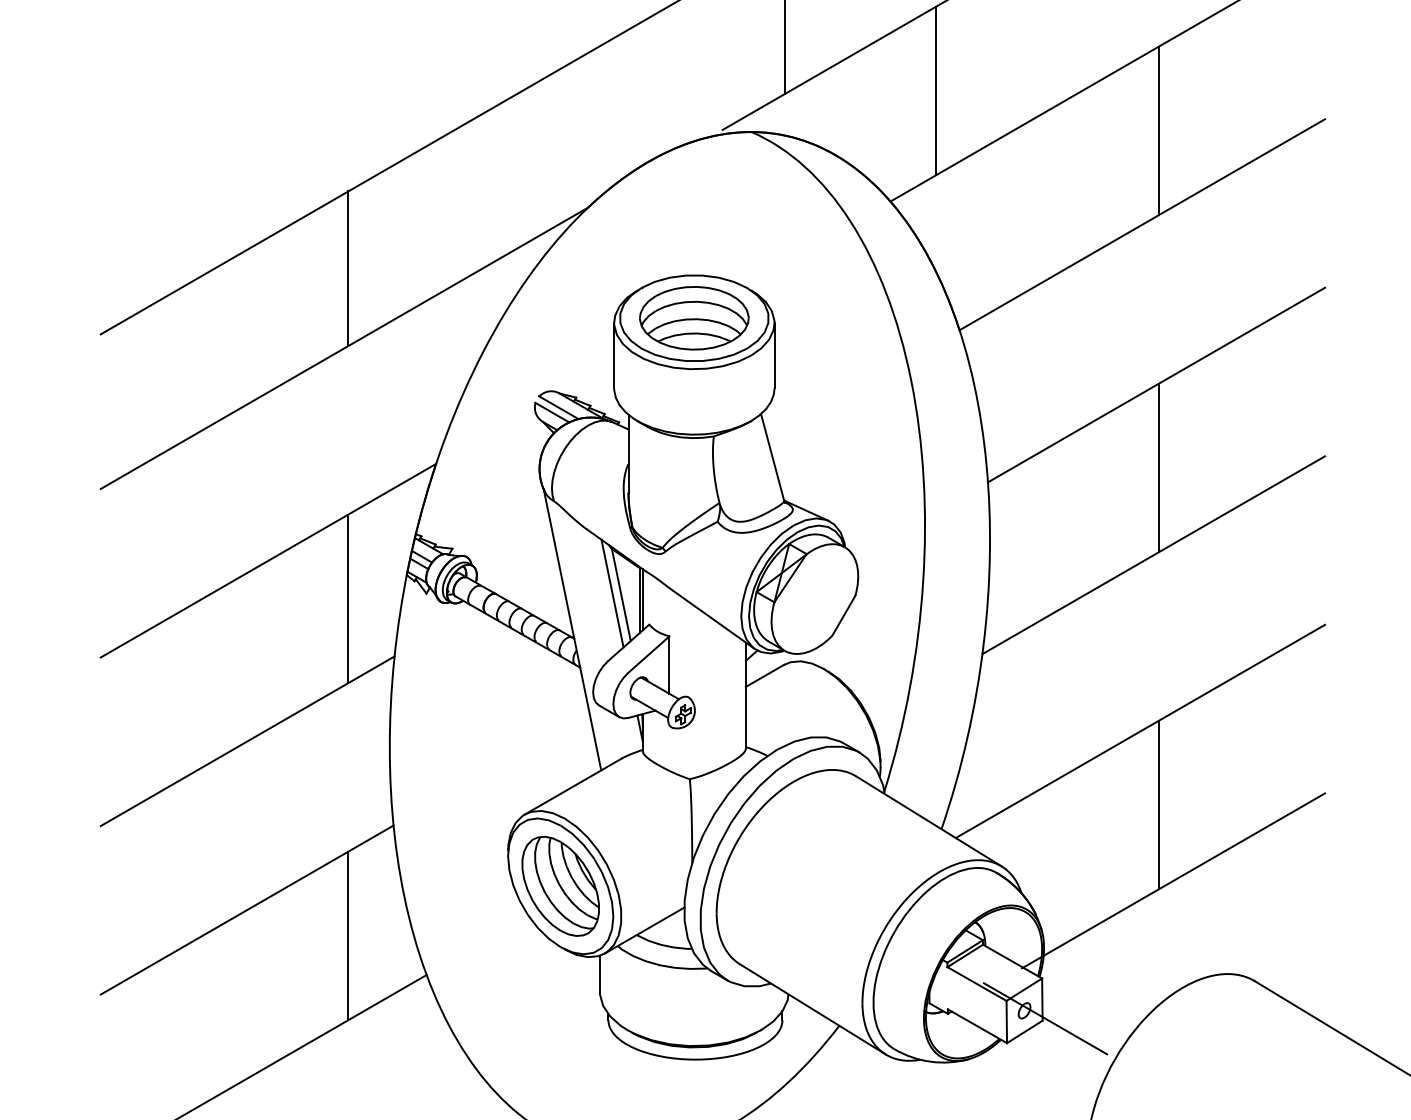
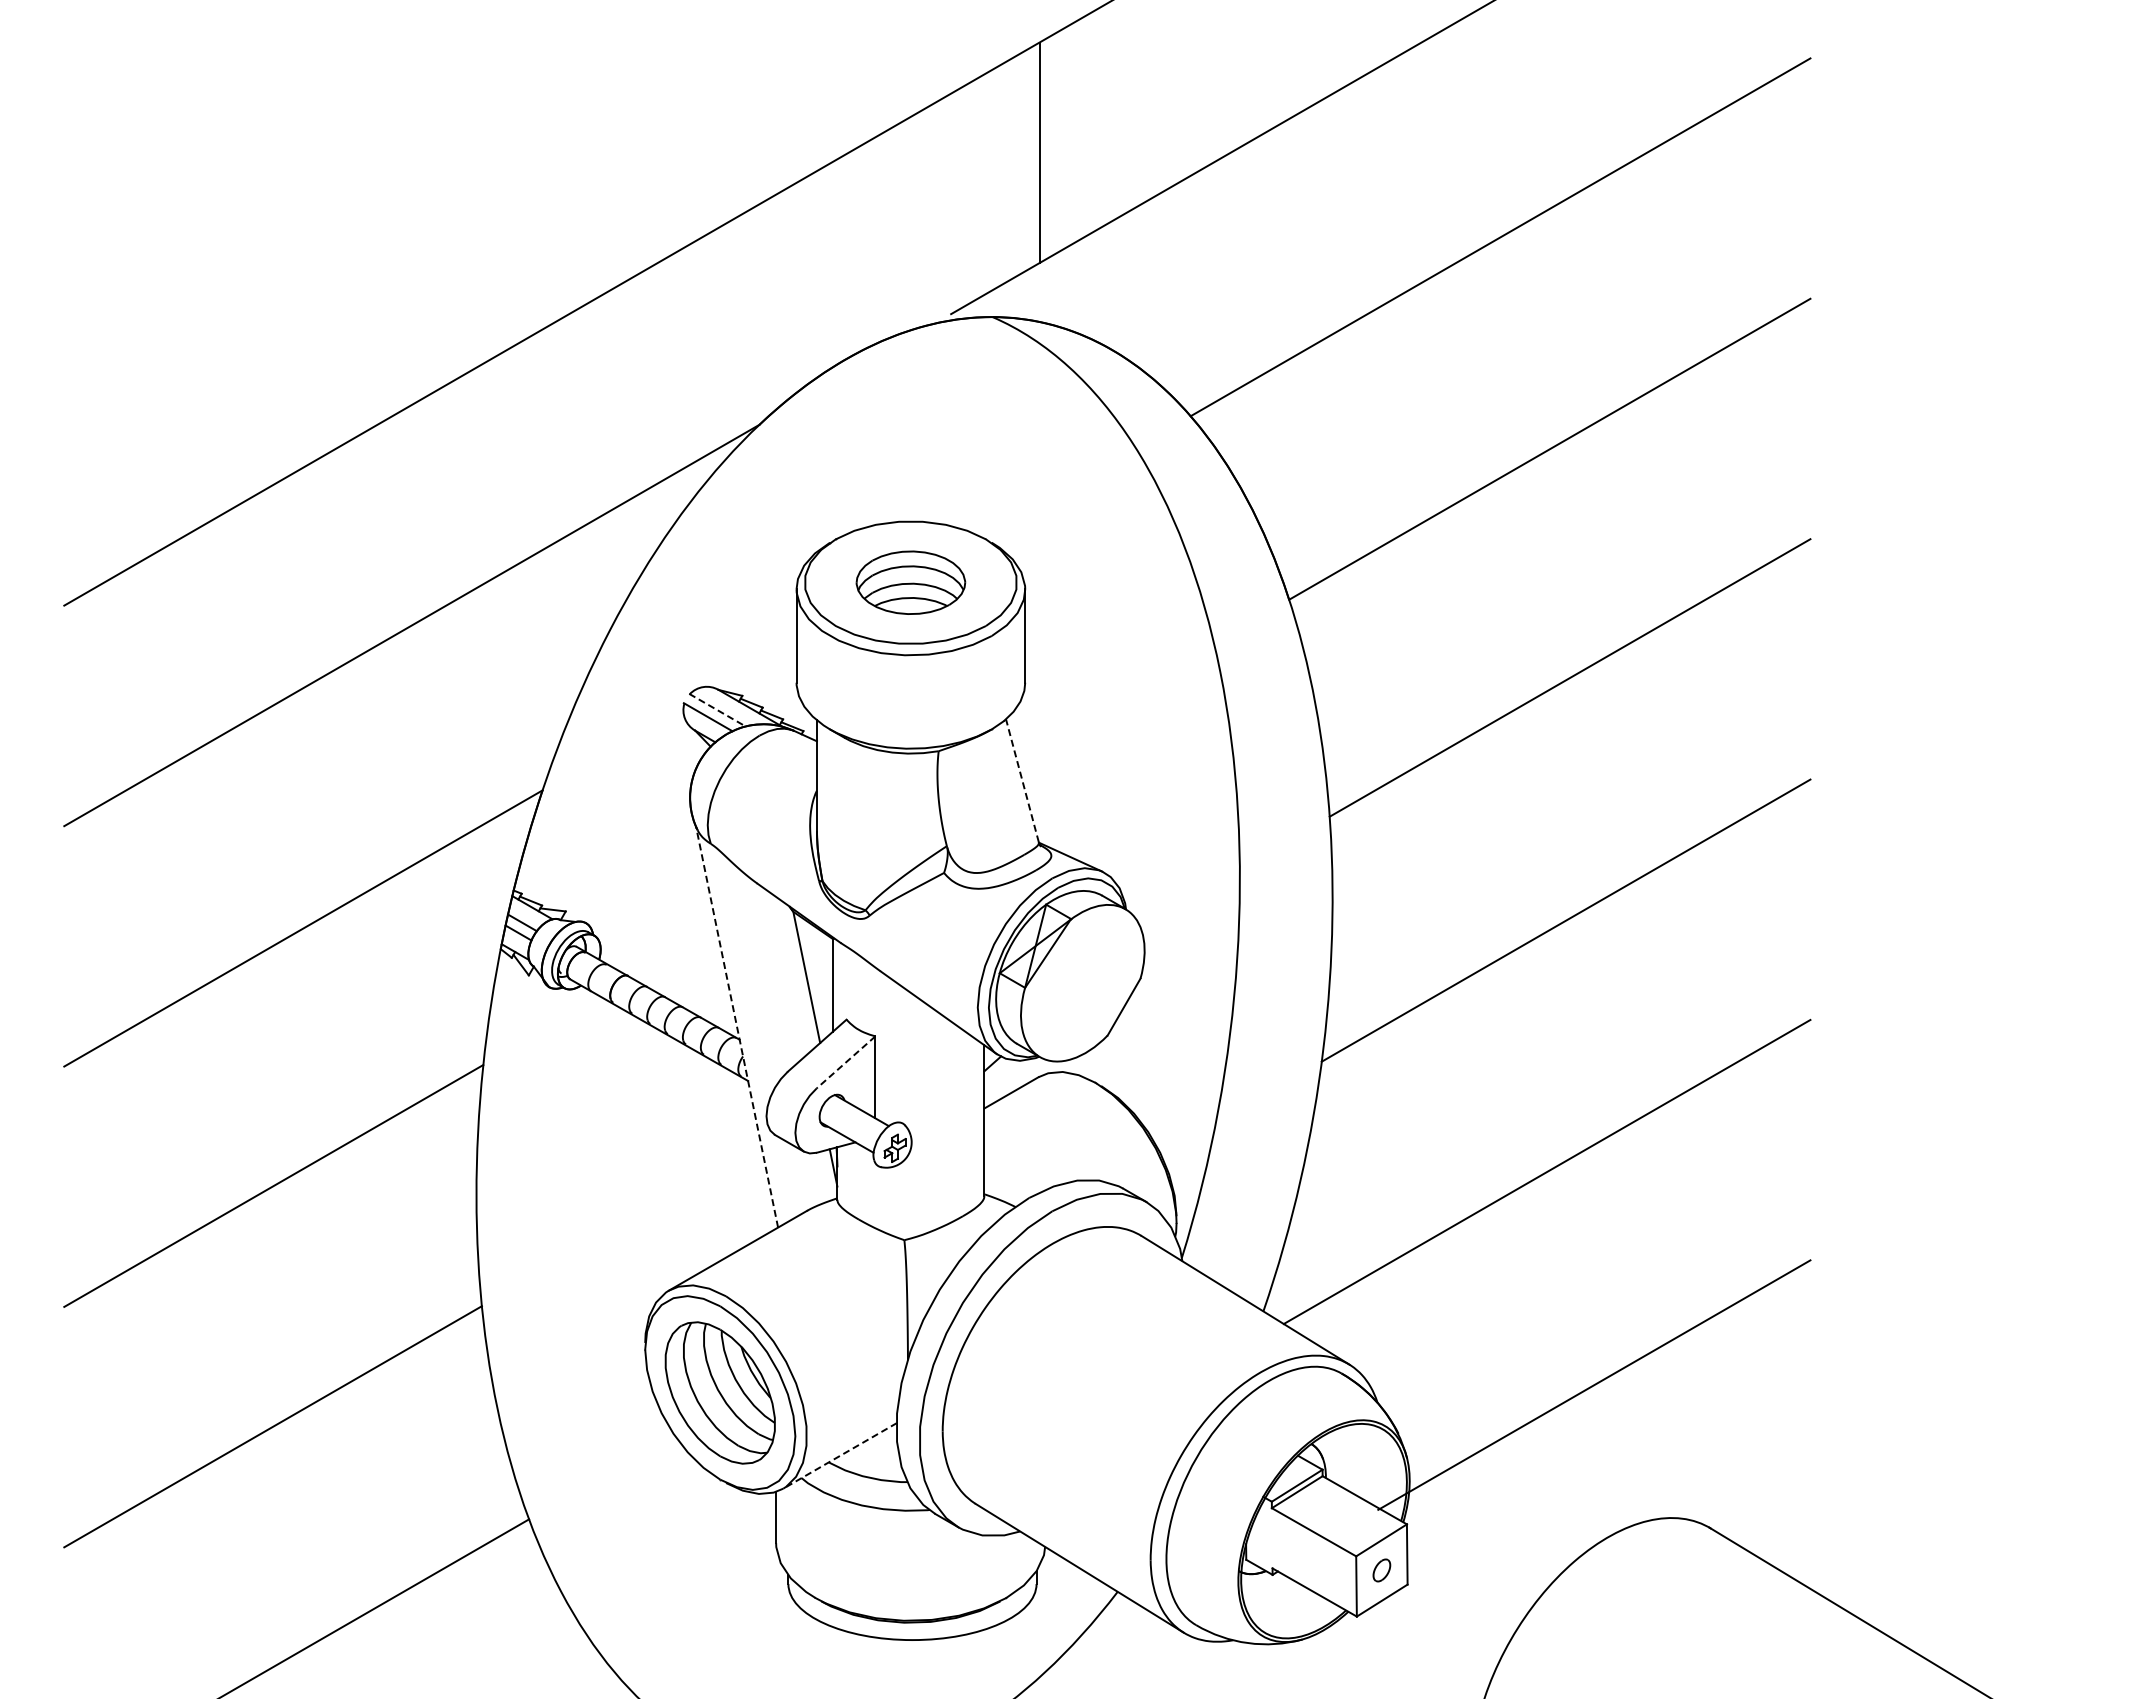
line: (935, 90) -> (1255, 258), removed
line: (1158, 130) -> (1573, 315), removed
line: (348, 268) -> (417, 511), removed
part: (694, 318) -> (910, 582), size x0.7
line: (558, 407) -> (717, 710), solid -> dashed
line: (772, 456) -> (1022, 780), solid -> dashed
line: (1158, 468) -> (1573, 796), removed
line: (612, 593) -> (793, 975), removed
line: (348, 598) -> (417, 982), removed
line: (642, 599) -> (837, 983), removed
line: (572, 630) -> (737, 1027), solid -> dashed
line: (648, 654) -> (845, 1062), solid -> dashed
line: (1158, 804) -> (1573, 1276), removed
line: (645, 930) -> (840, 1455), solid -> dashed
line: (348, 935) -> (417, 1463), removed
line: (1045, 1018) -> (1411, 1581), removed

